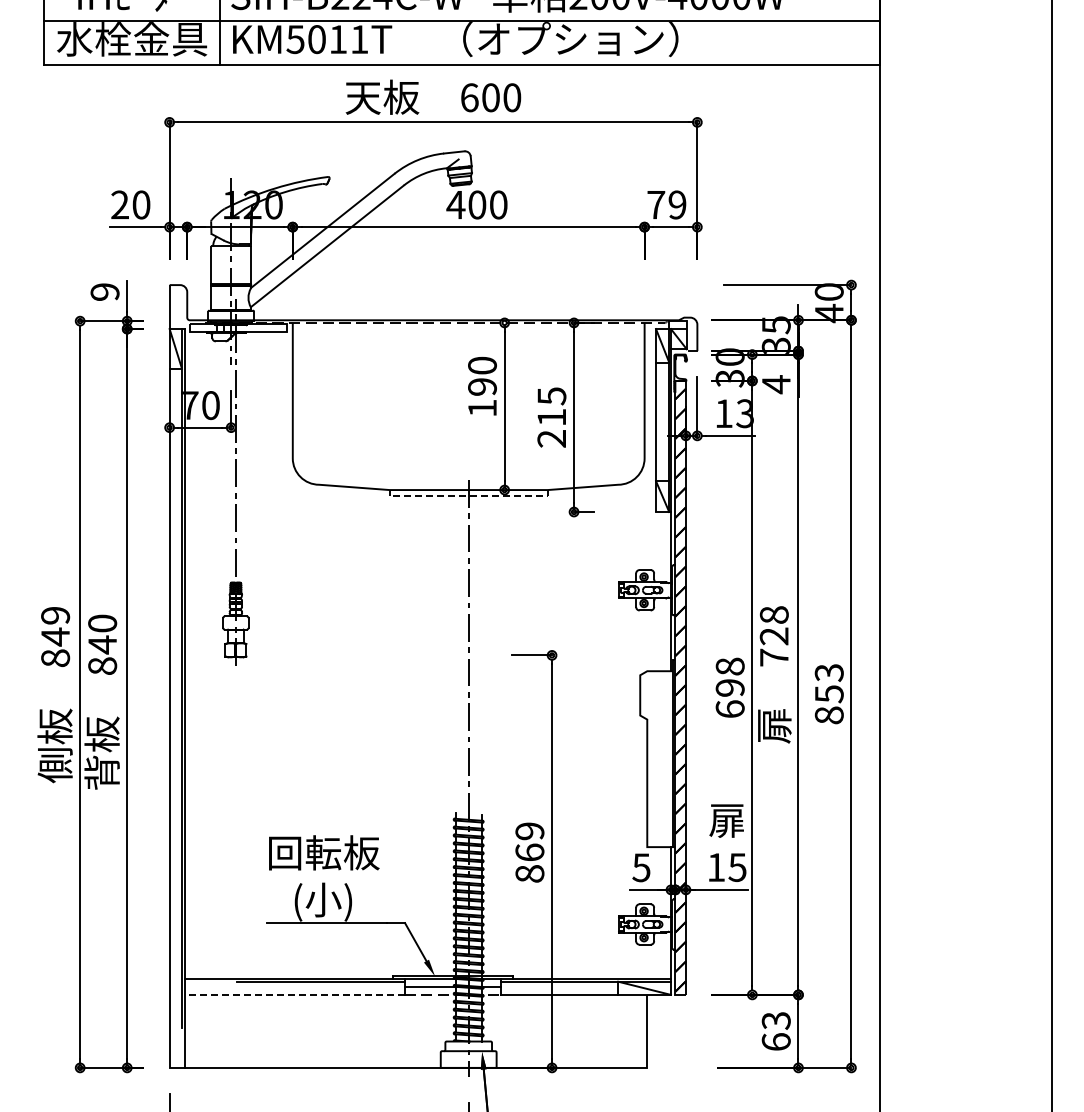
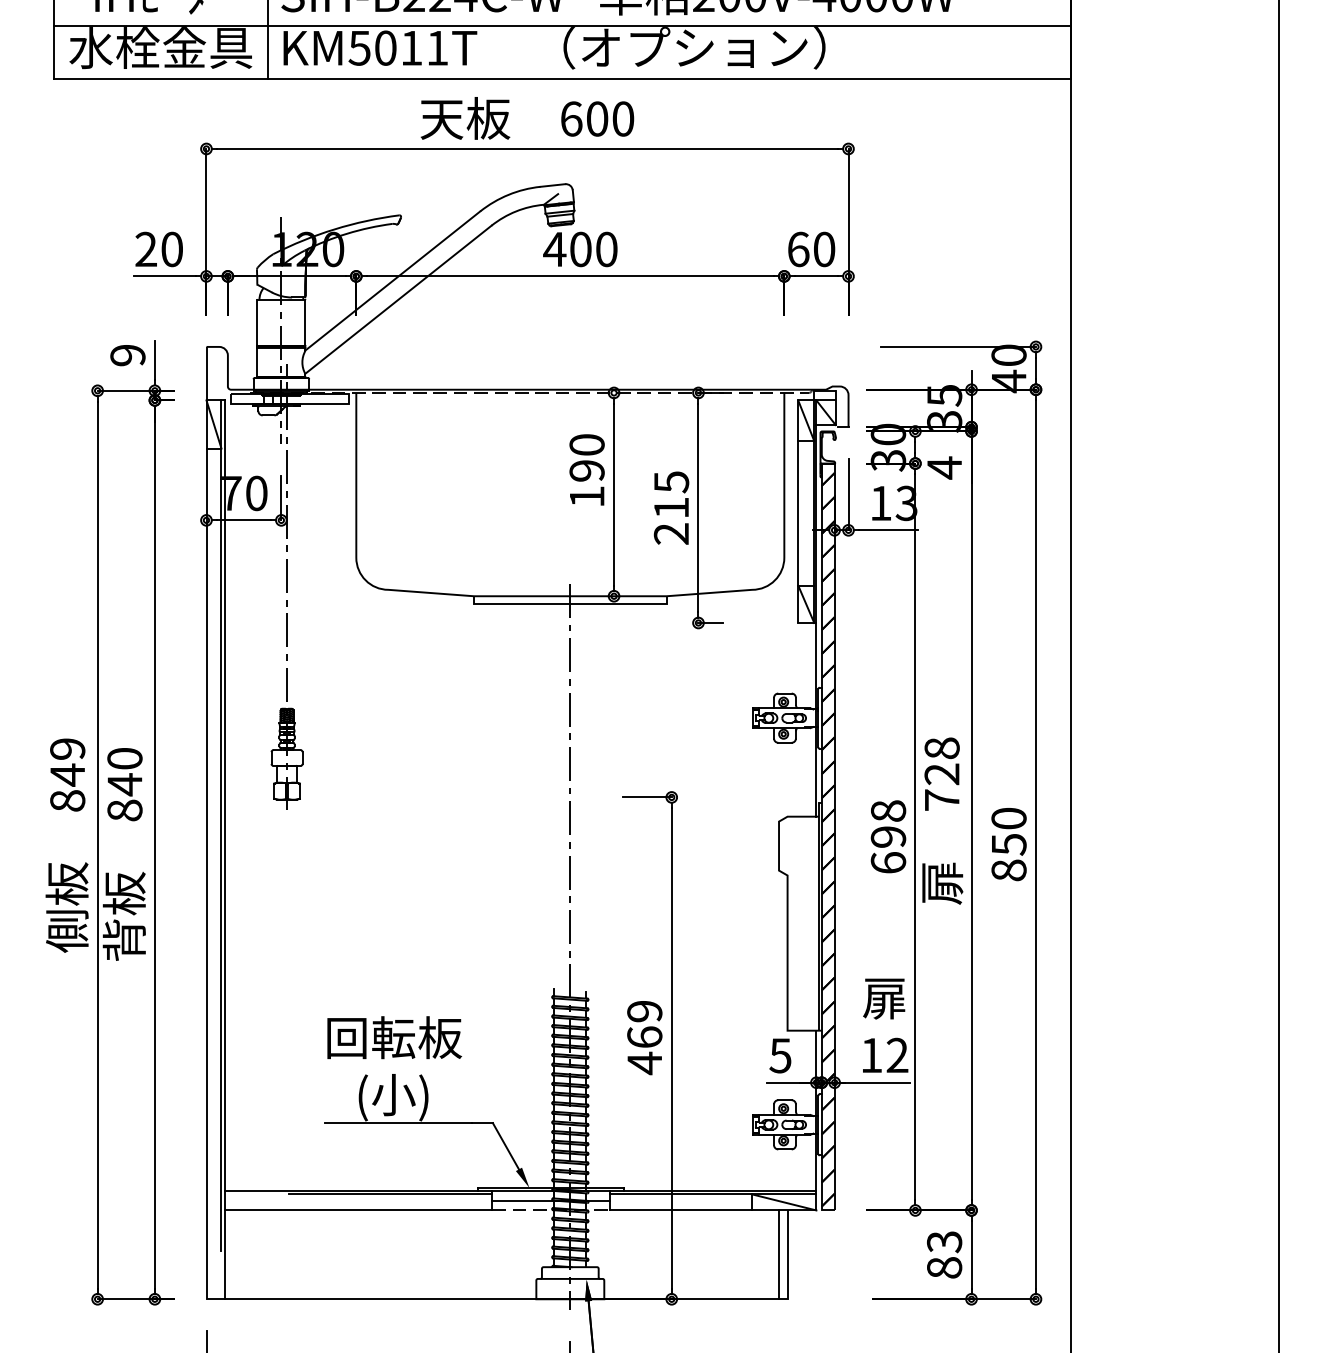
text: (666, 204) -> (810, 248), 79 -> 60
line: (468, 496) -> (570, 604), dashed -> solid
text: (828, 672) -> (1008, 818), 853 -> 850
text: (737, 867) -> (897, 1055), 15 -> 12
text: (529, 873) -> (644, 1062), 869 -> 469
line: (294, 994) -> (358, 1209), dashed -> solid
line: (640, 1030) -> (779, 1253), added
text: (775, 1041) -> (943, 1267), 63 -> 83

